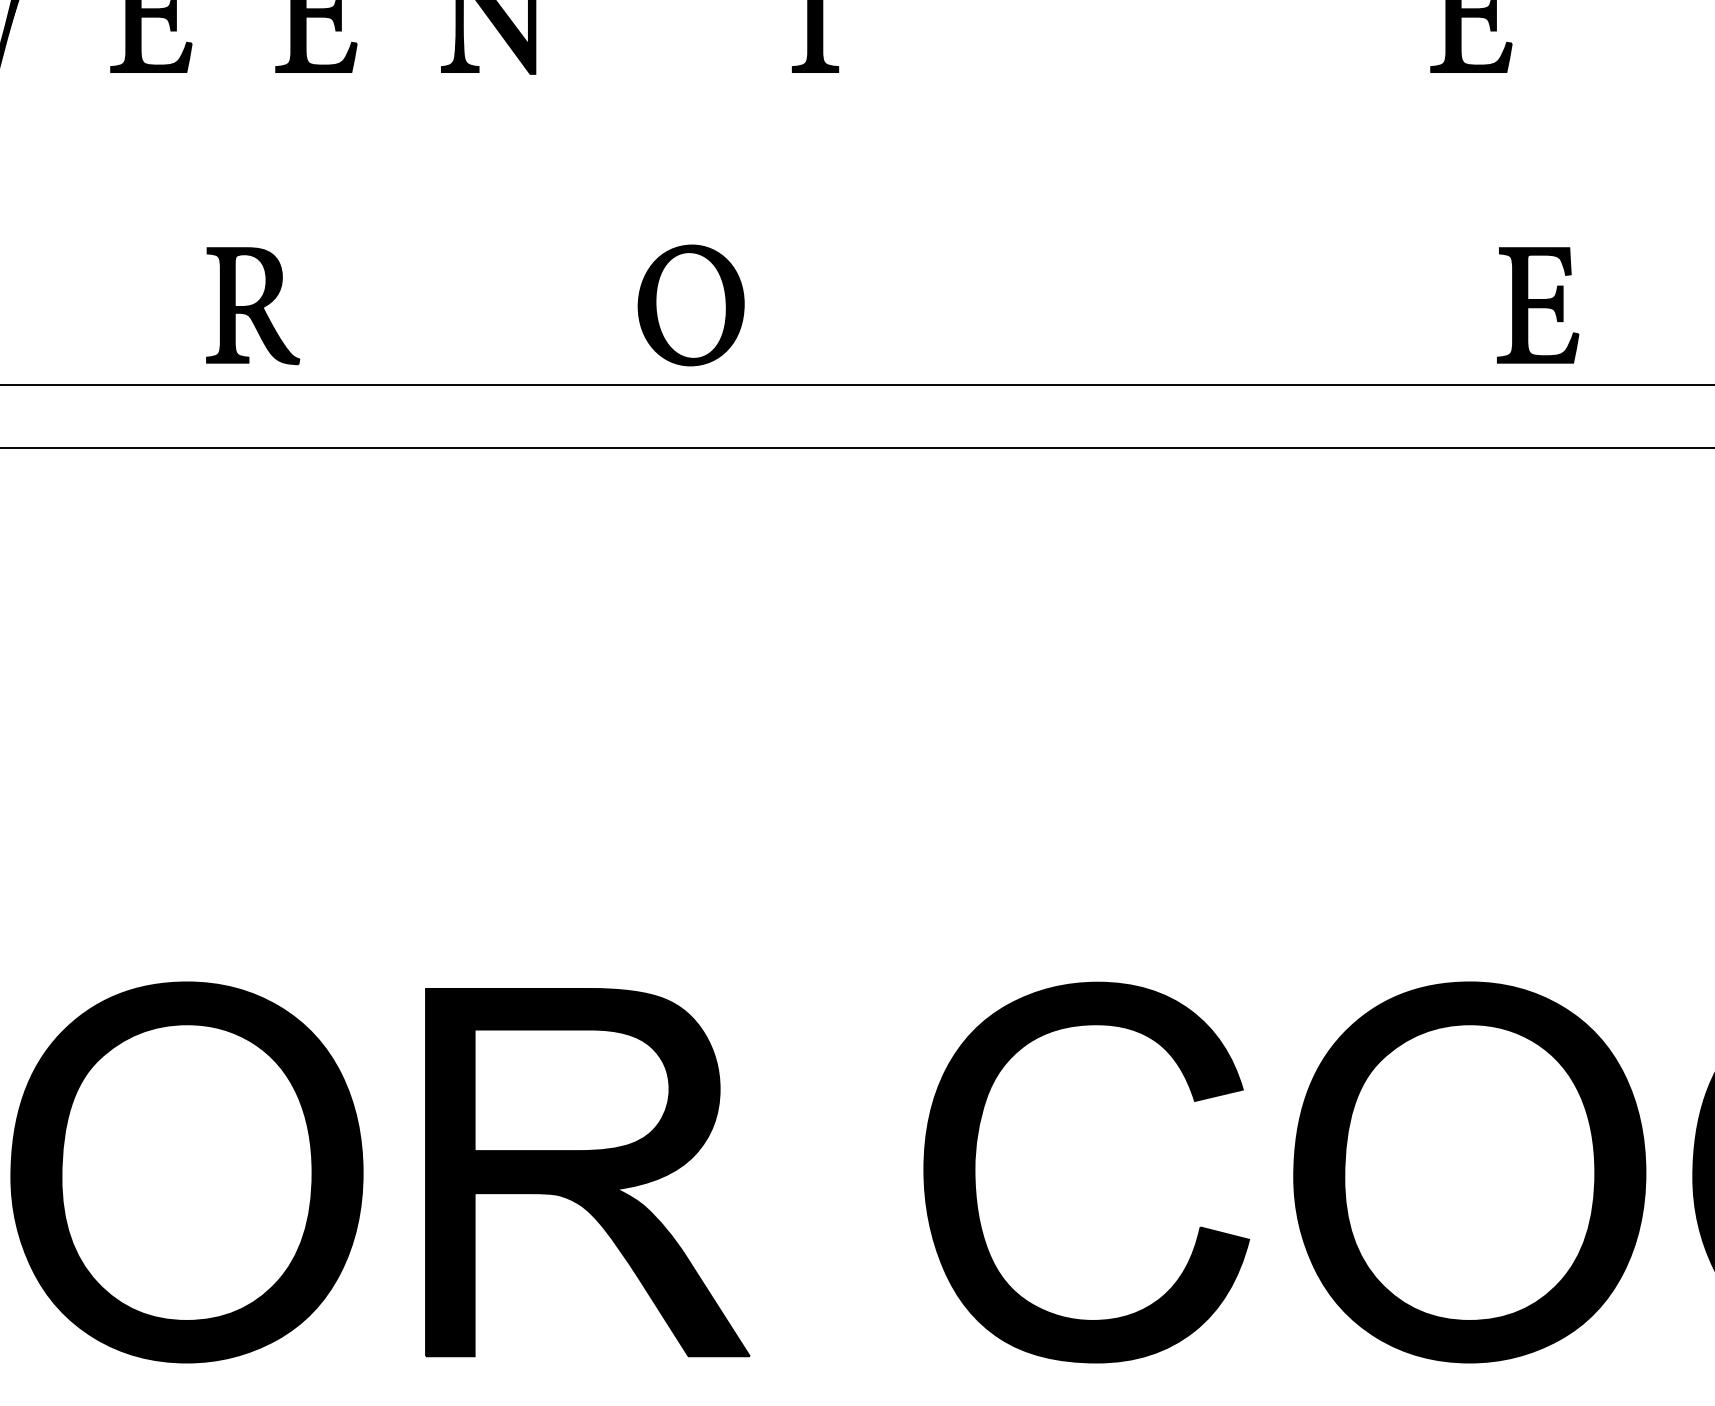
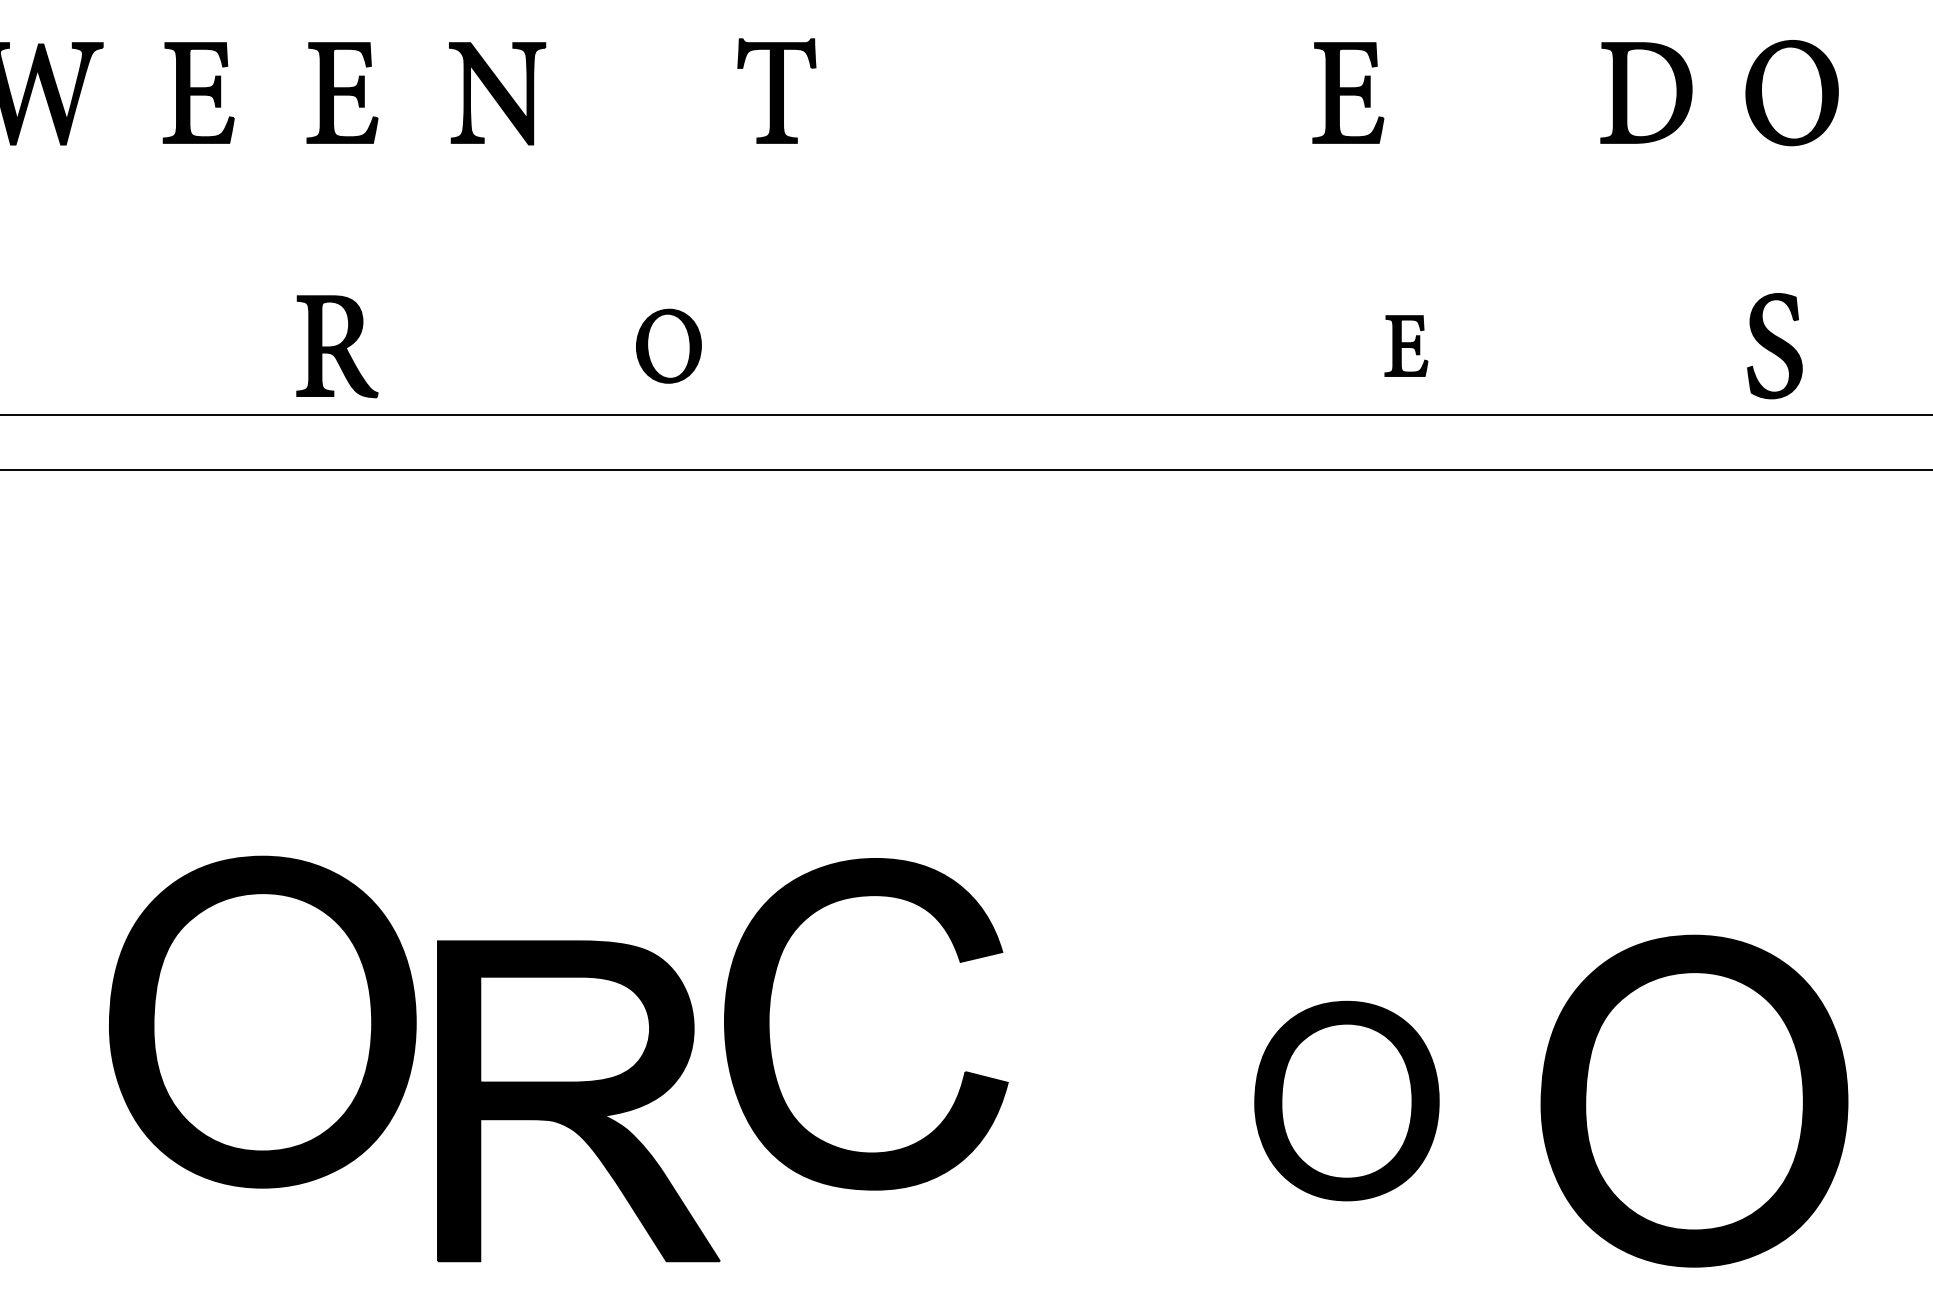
part: (1538, 304) -> (1406, 345), size x0.6
part: (253, 305) -> (337, 346), moved
part: (690, 305) -> (668, 346), size x0.7
part: (186, 1171) -> (262, 1021), moved
part: (1469, 1171) -> (1346, 1100), size x0.6
part: (975, 1172) -> (769, 1024), moved

